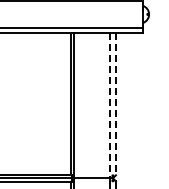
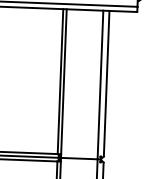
line: (115, 104) -> (106, 83), dashed -> solid
line: (109, 105) -> (100, 84), dashed -> solid

